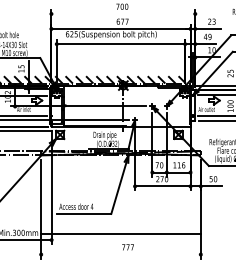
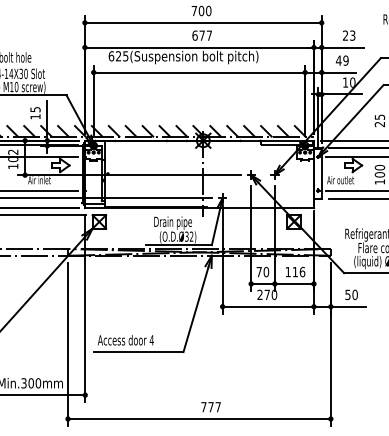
line: (123, 14) -> (203, 23), added
line: (120, 233) -> (198, 418), moved

